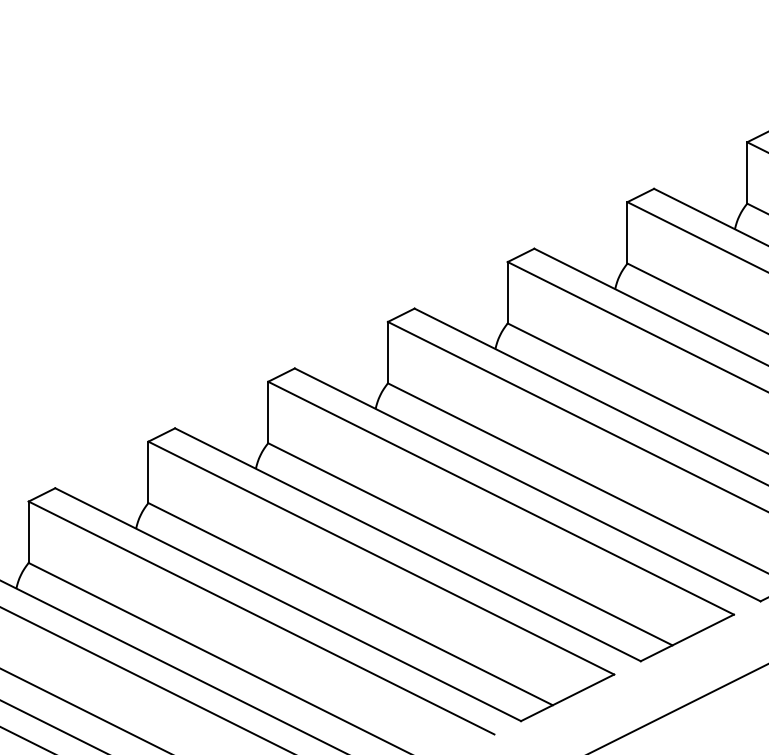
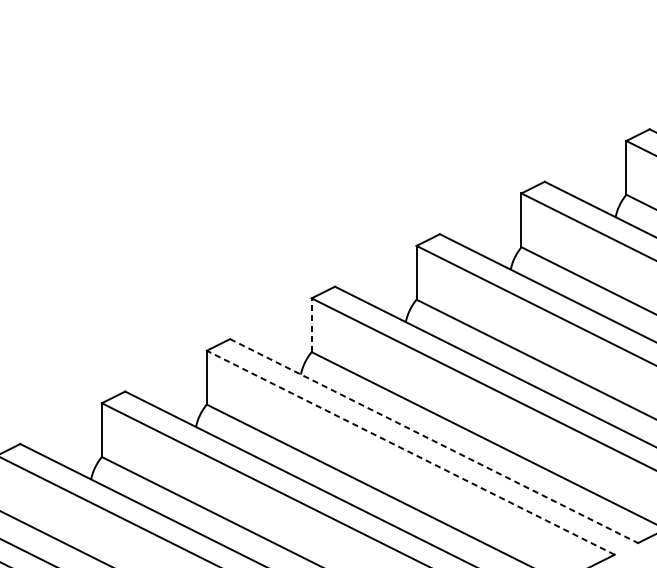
line: (387, 352) -> (311, 325), solid -> dashed
line: (528, 485) -> (434, 441), solid -> dashed
line: (500, 498) -> (410, 453), solid -> dashed

